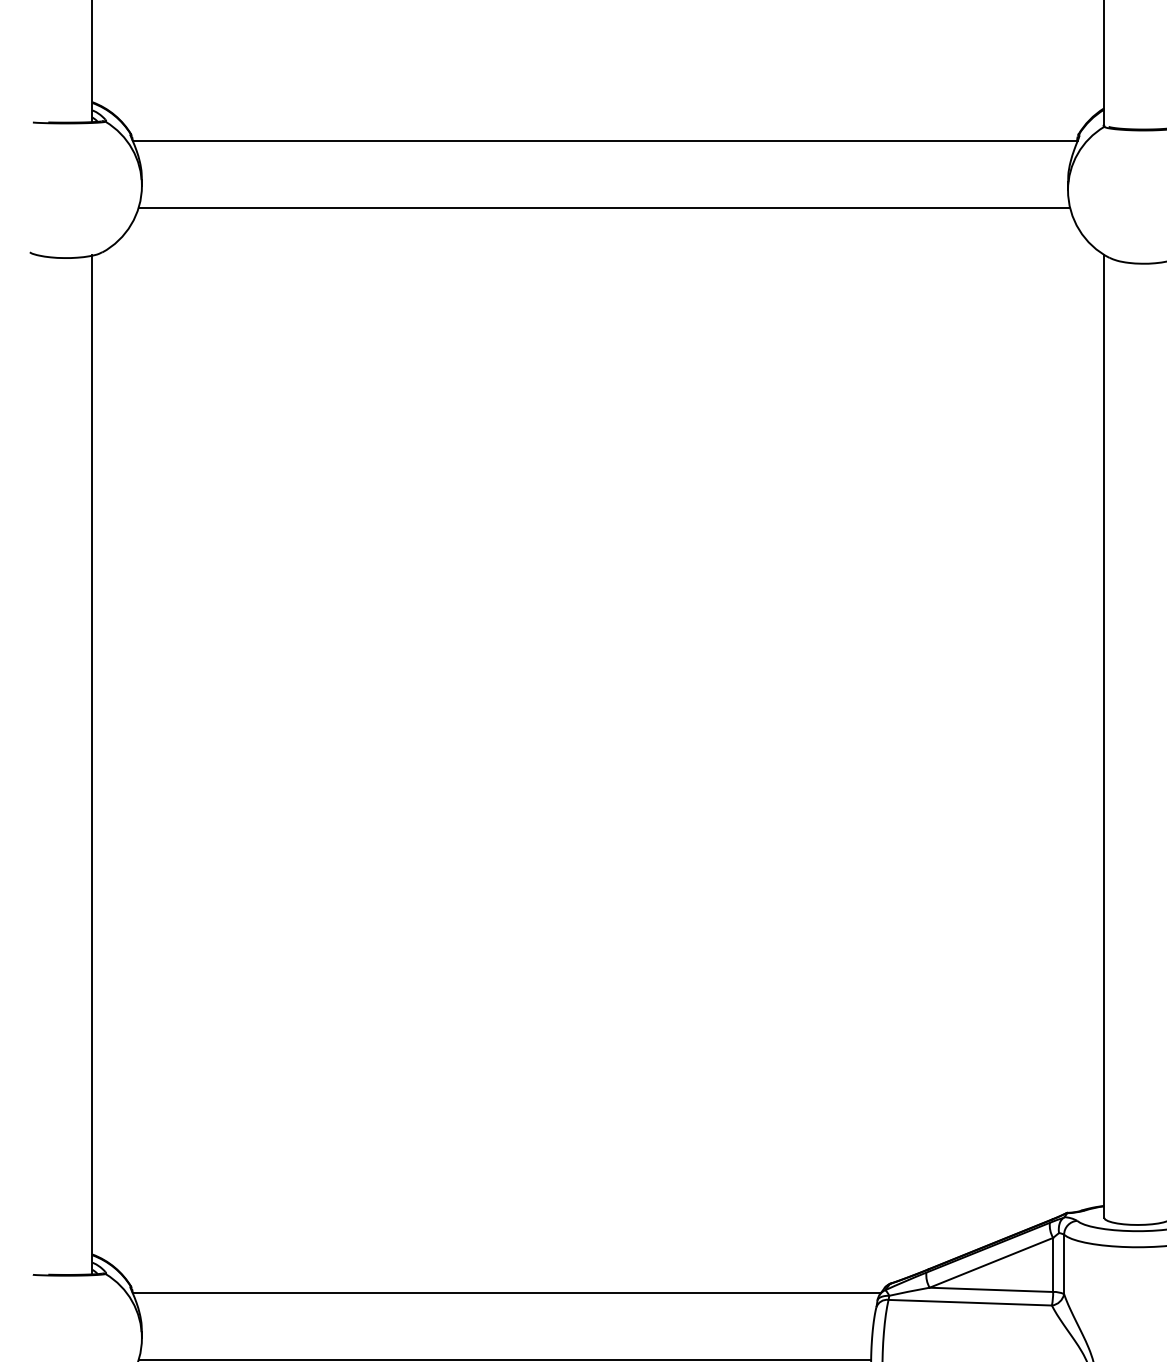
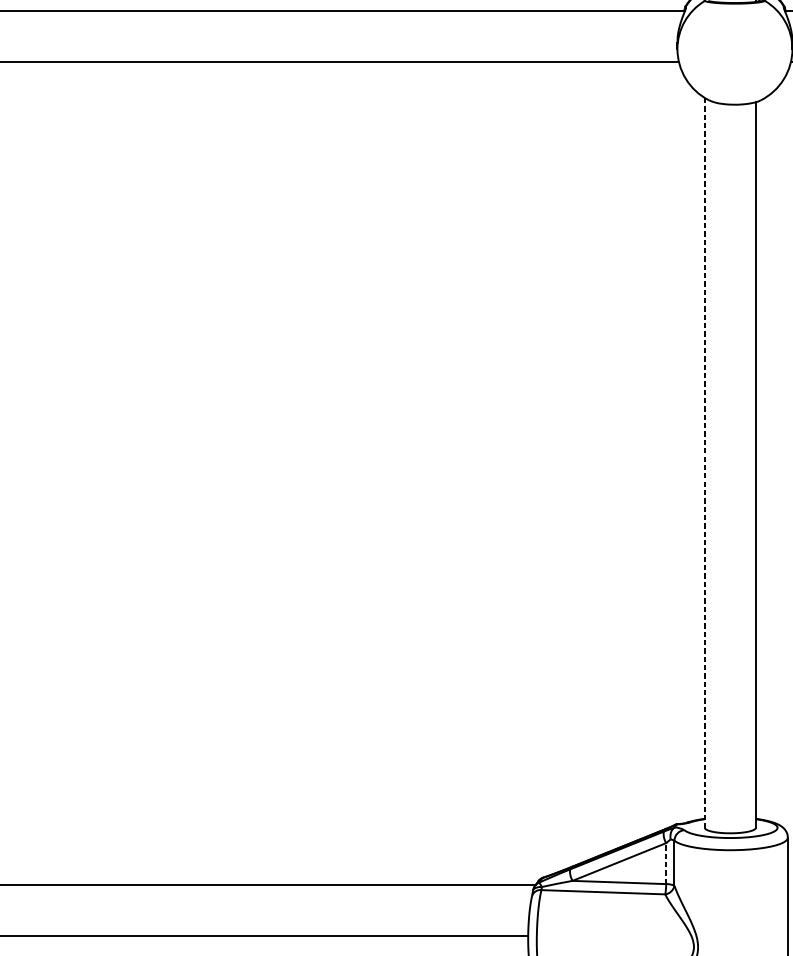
line: (1104, 736) -> (705, 463), solid -> dashed
line: (1053, 1264) -> (666, 863), solid -> dashed

